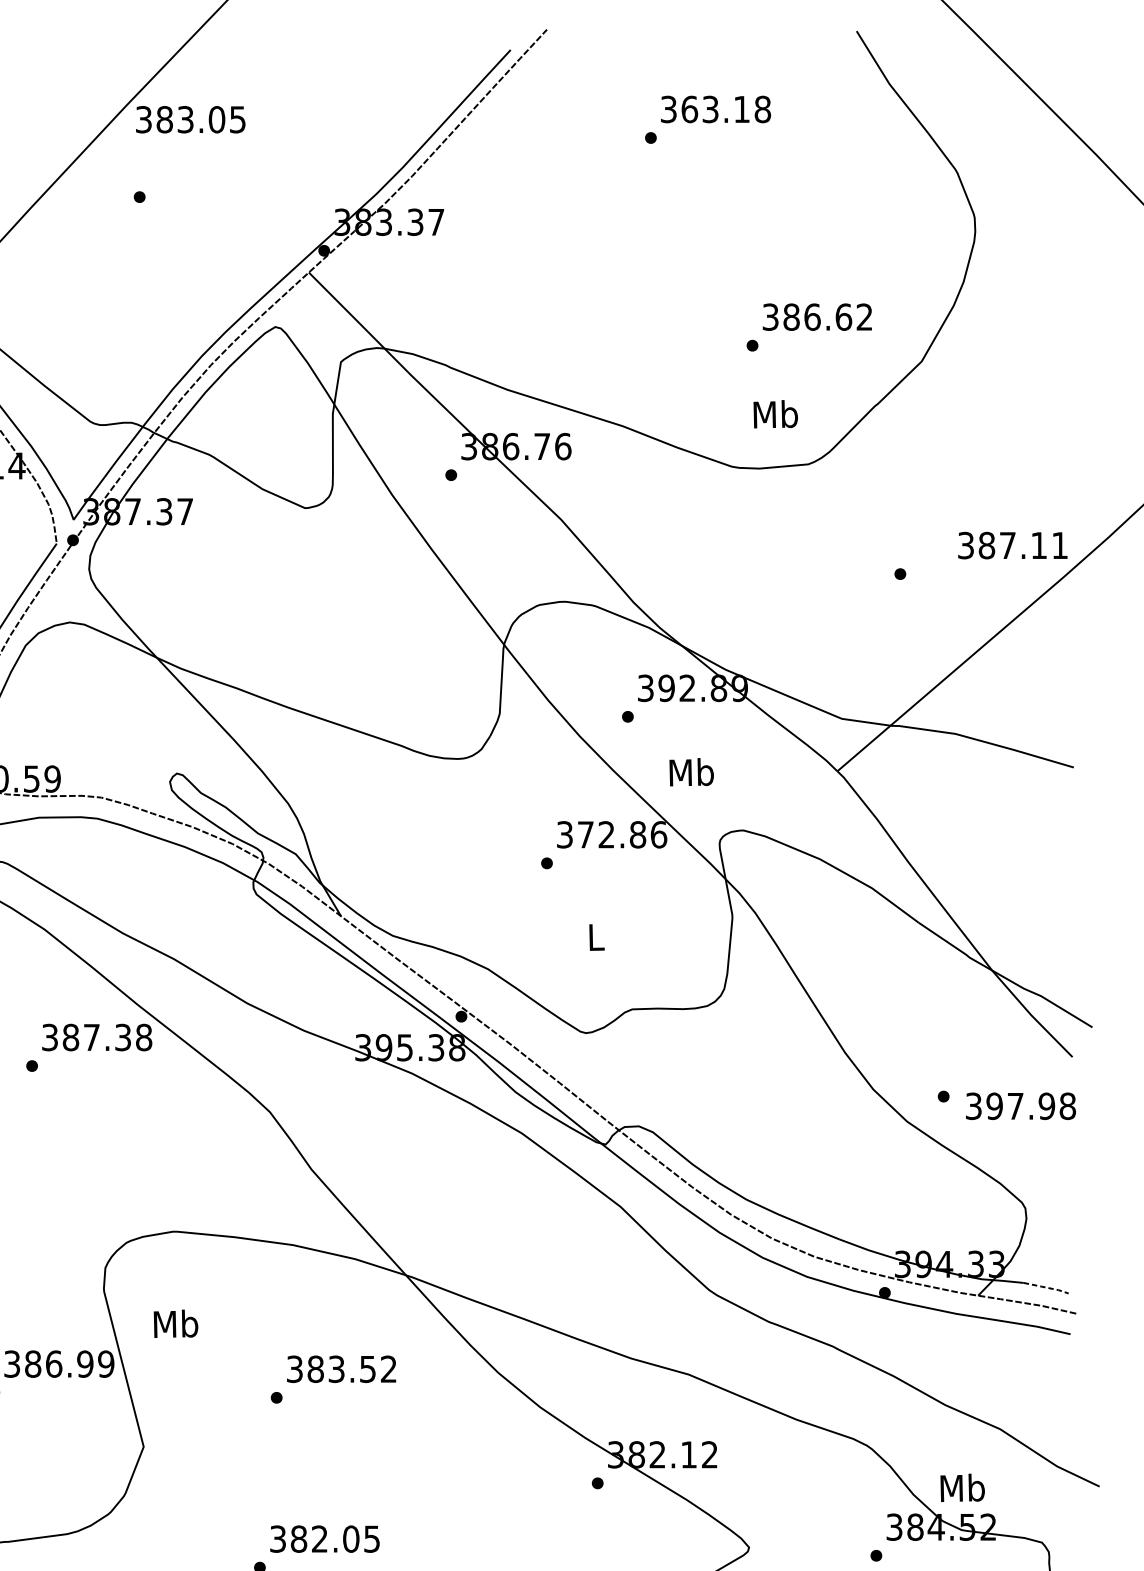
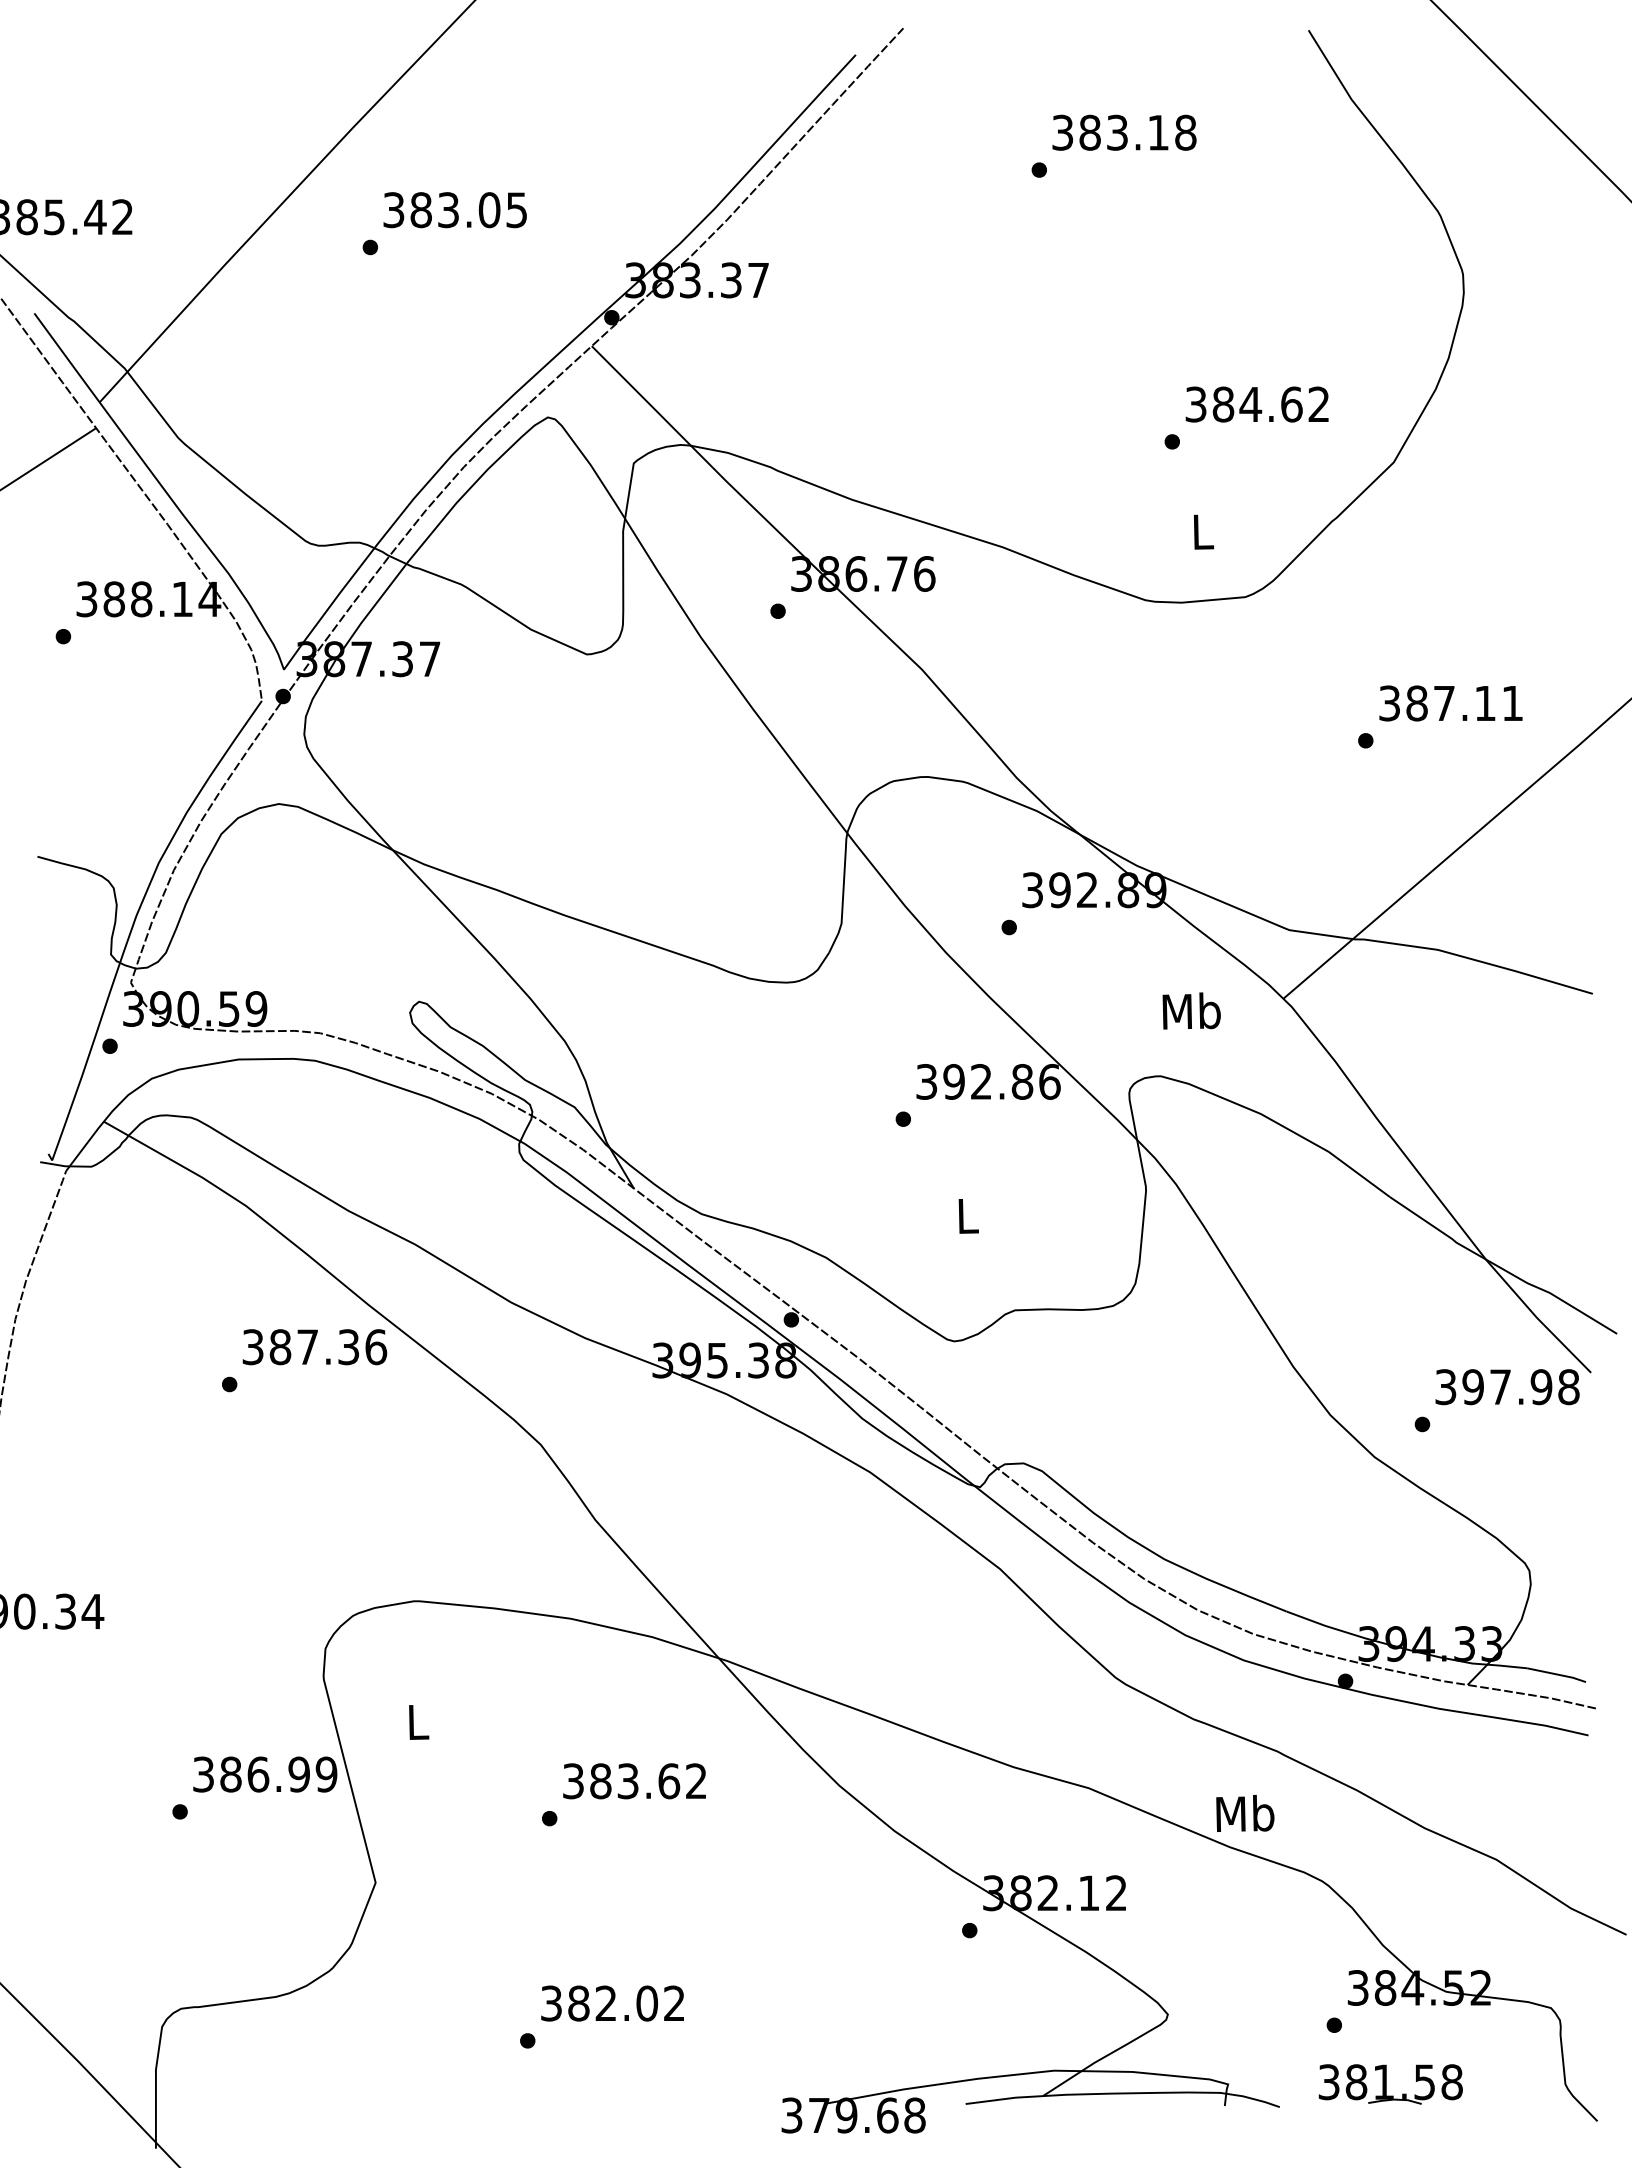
text: (690, 109) -> (1090, 132), 363.18 -> 383.18
text: (190, 119) -> (454, 210), moved
text: (812, 317) -> (1250, 404), 386.62 -> 384.62
text: (775, 414) -> (1202, 531), Mb -> L
text: (1012, 545) -> (1450, 703), moved
text: (691, 771) -> (1191, 1010), moved
text: (585, 834) -> (953, 1081), 372.86 -> 392.86
text: (144, 1037) -> (376, 1347), 387.38 -> 387.36
text: (1020, 1106) -> (1507, 1387), moved
line: (1046, 1287) -> (1556, 1674), dashed -> solid
text: (175, 1323) -> (417, 1721), Mb -> L
text: (368, 1369) -> (669, 1781), 383.52 -> 383.62
text: (962, 1487) -> (1245, 1813), moved
text: (372, 1539) -> (674, 2003), 382.05 -> 382.02

